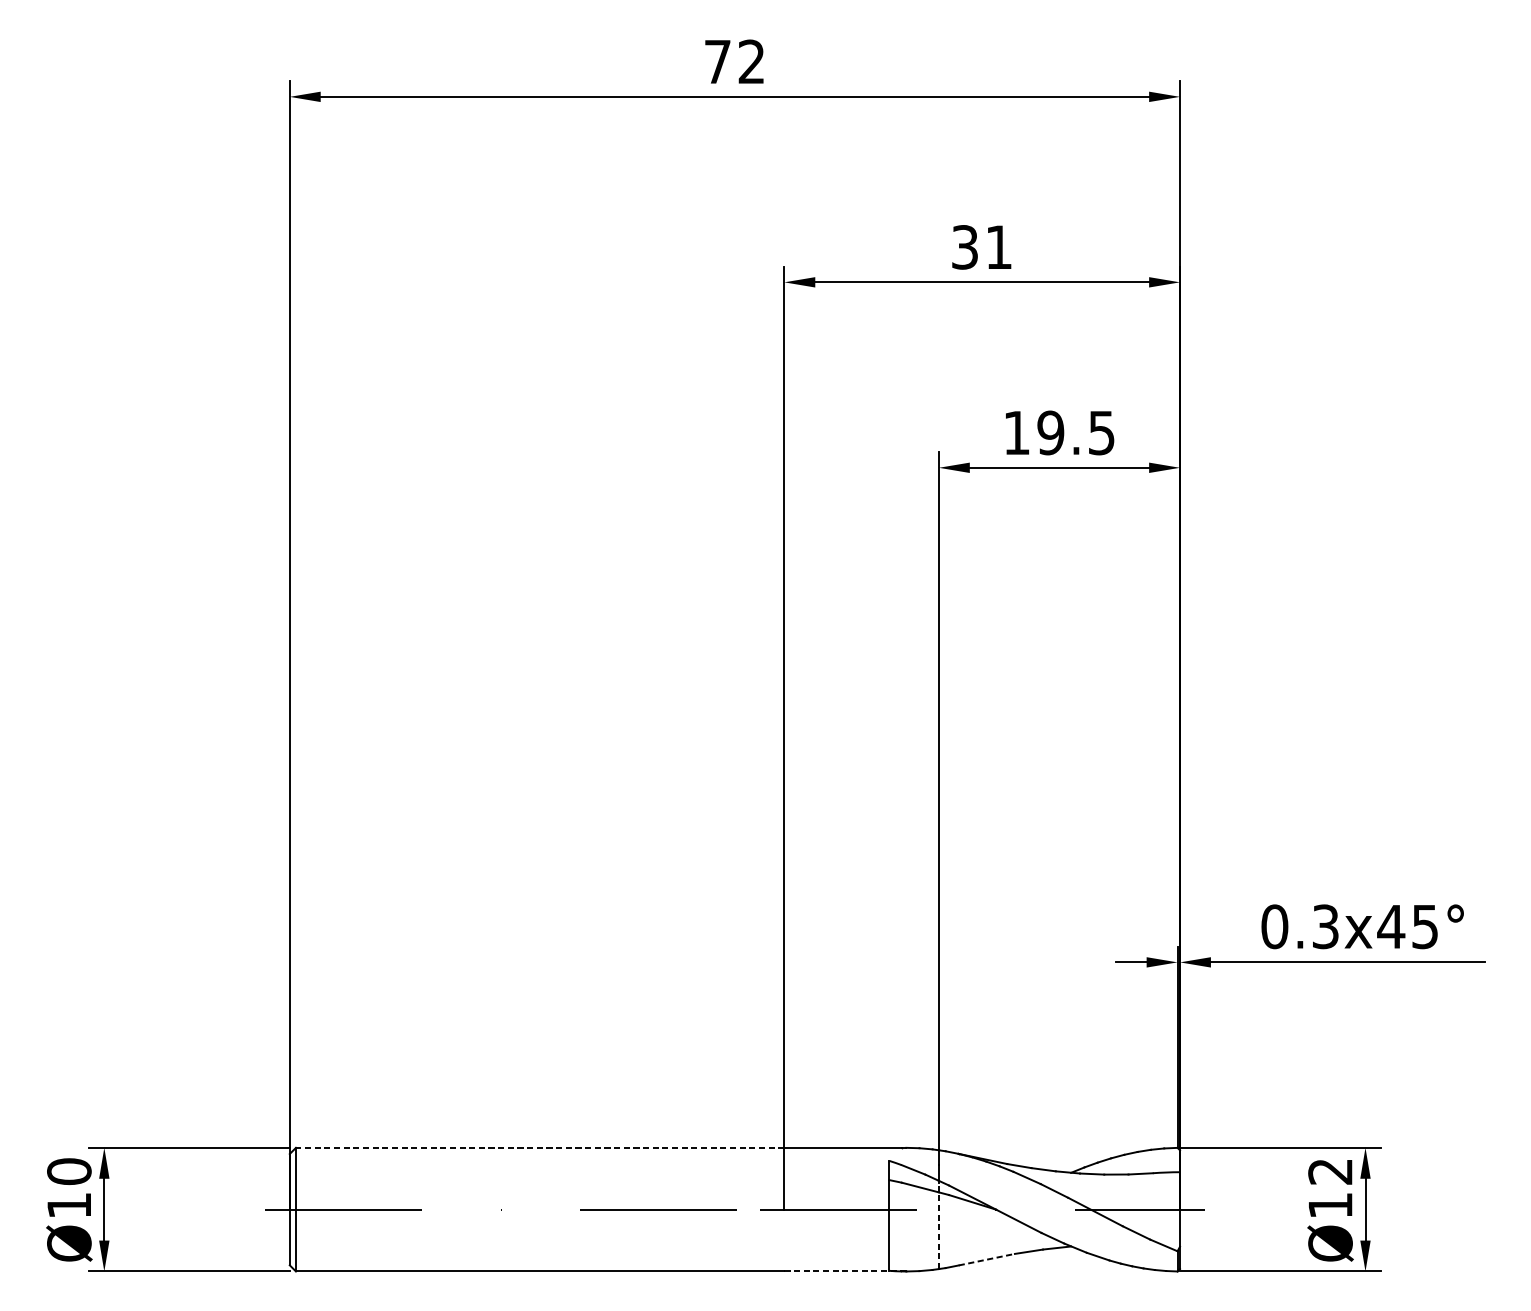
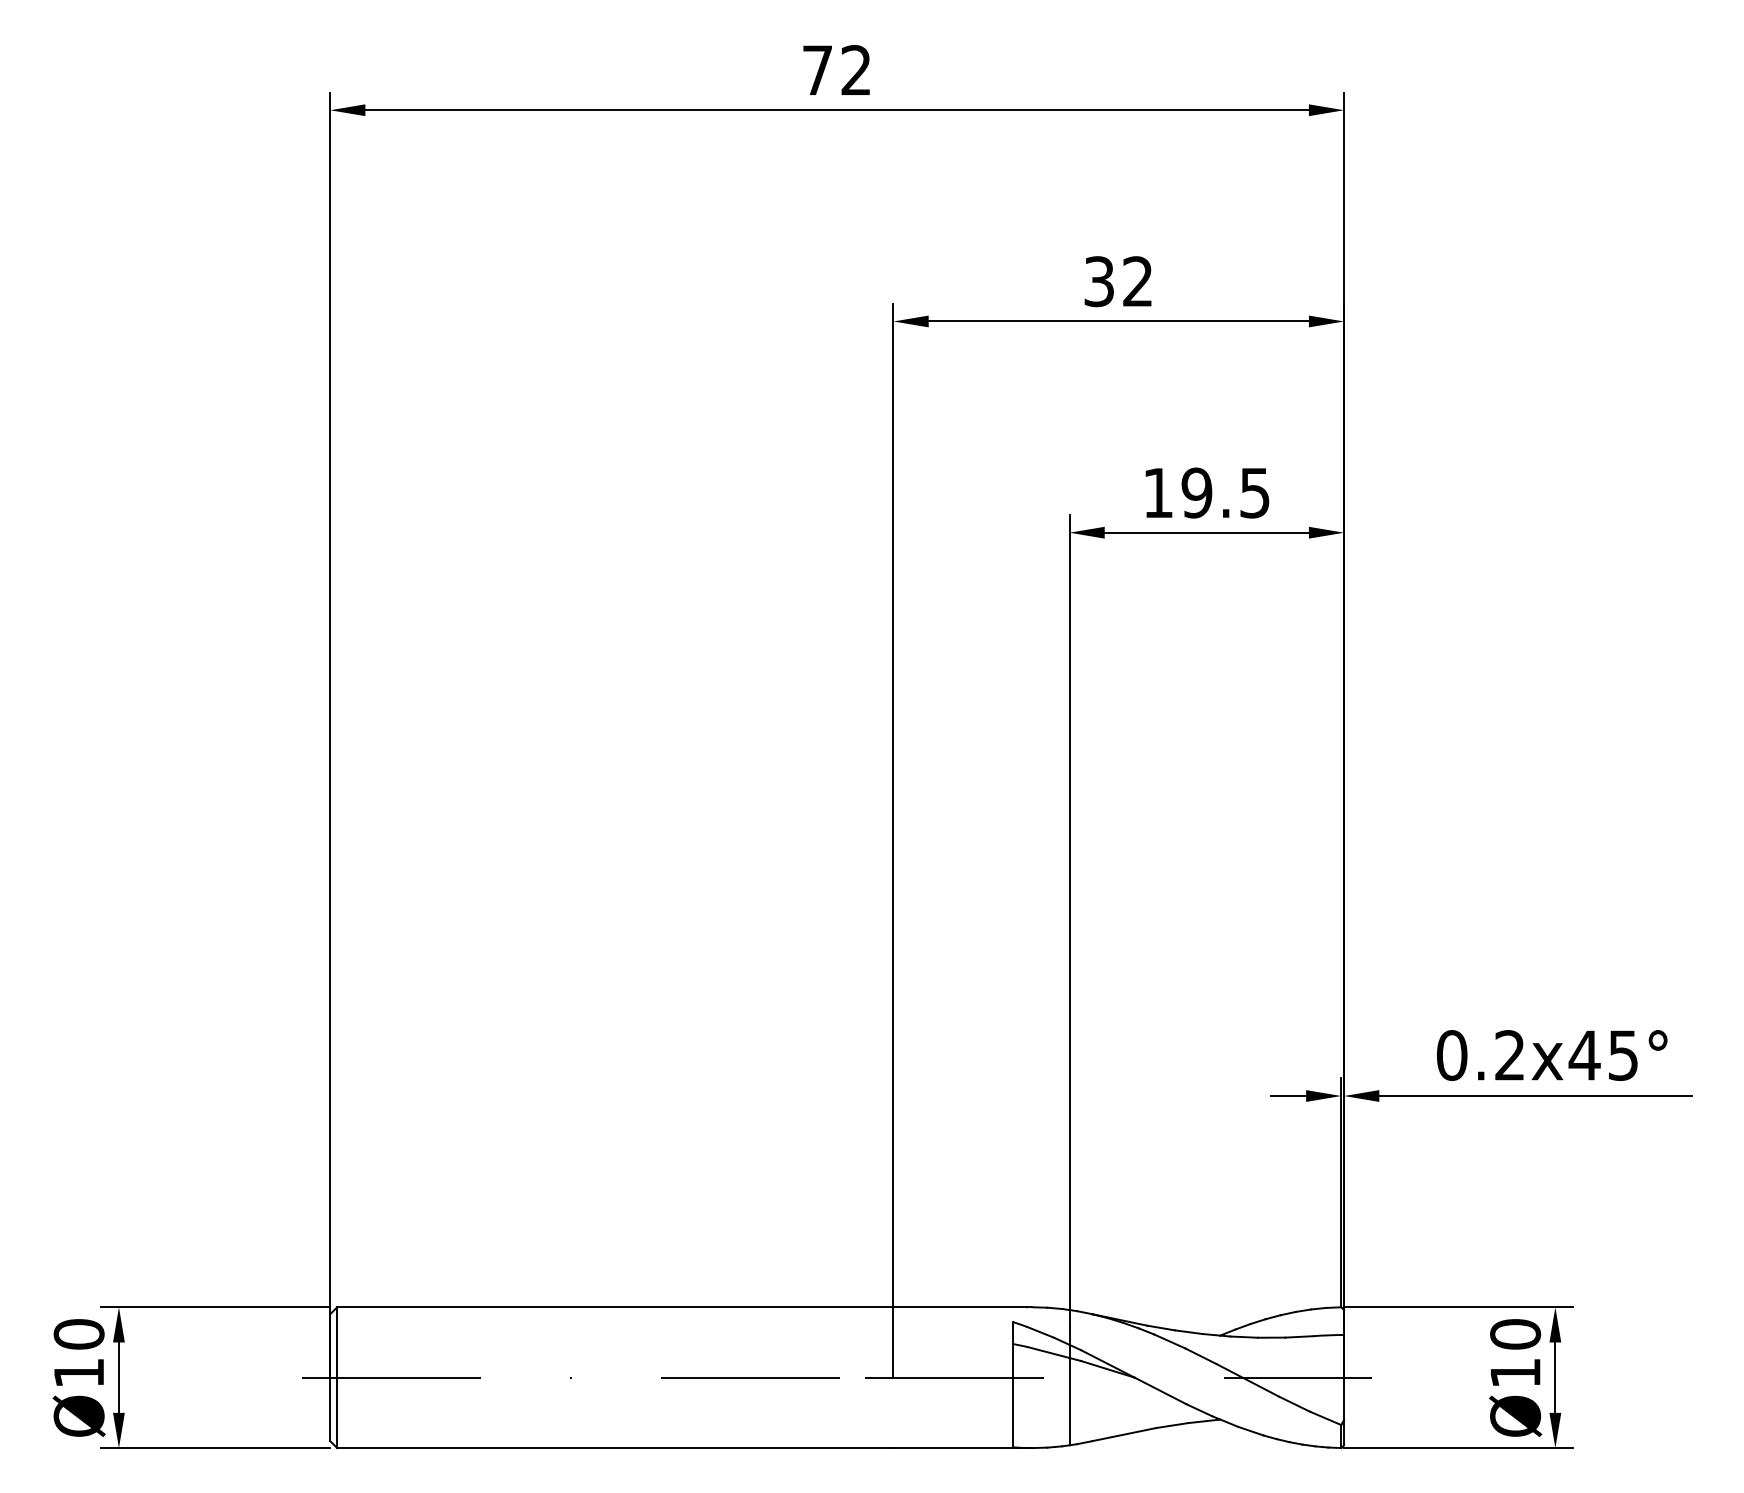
text: (998, 247) -> (1137, 281), 31 -> 32
text: (1325, 926) -> (1509, 1055), 0.3x45° -> 0.2x45°
line: (539, 1148) -> (614, 1307), dashed -> solid
text: (1330, 1171) -> (1515, 1334), Ø12 -> Ø10
line: (938, 1225) -> (1069, 1395), dashed -> solid
line: (987, 1259) -> (1124, 1434), dashed -> solid
line: (843, 1271) -> (960, 1448), dashed -> solid

